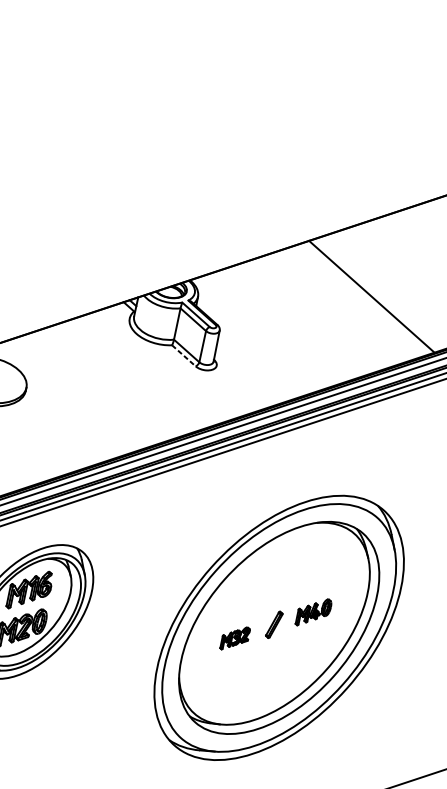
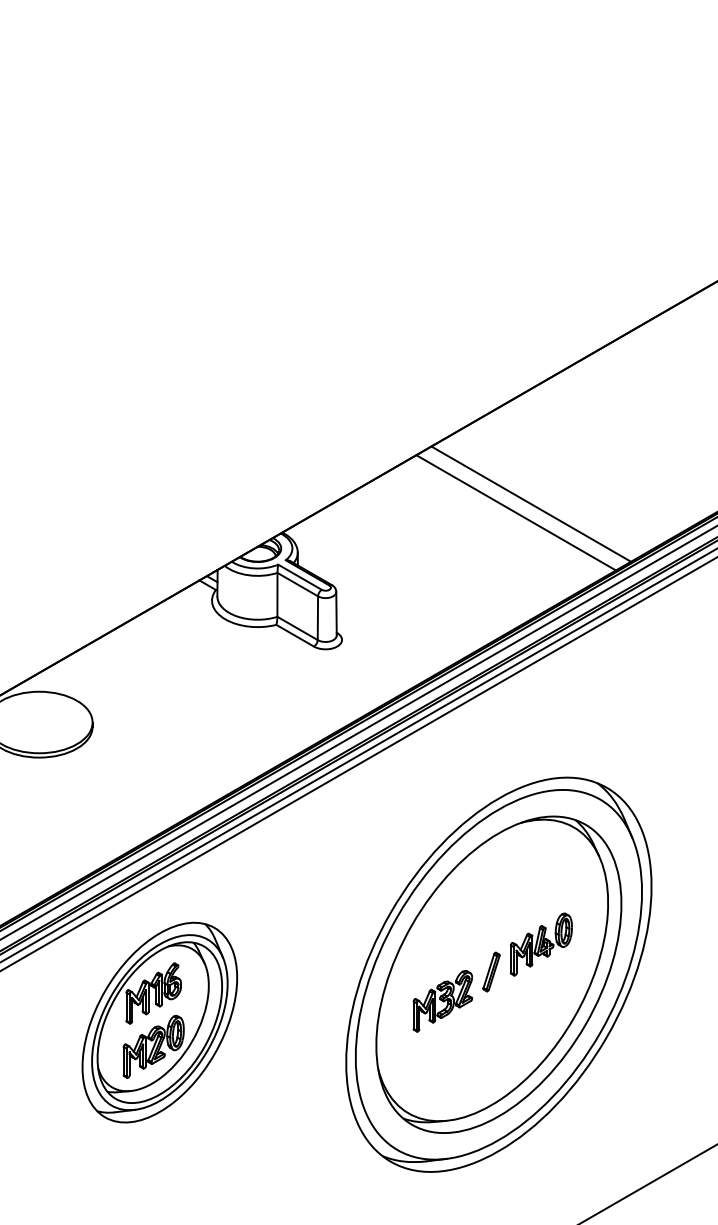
line: (359, 300) -> (515, 512), added
line: (184, 355) -> (295, 635), dashed -> solid
part: (313, 612) -> (540, 944), size x1.43
part: (234, 638) -> (442, 1001), size x1.67

